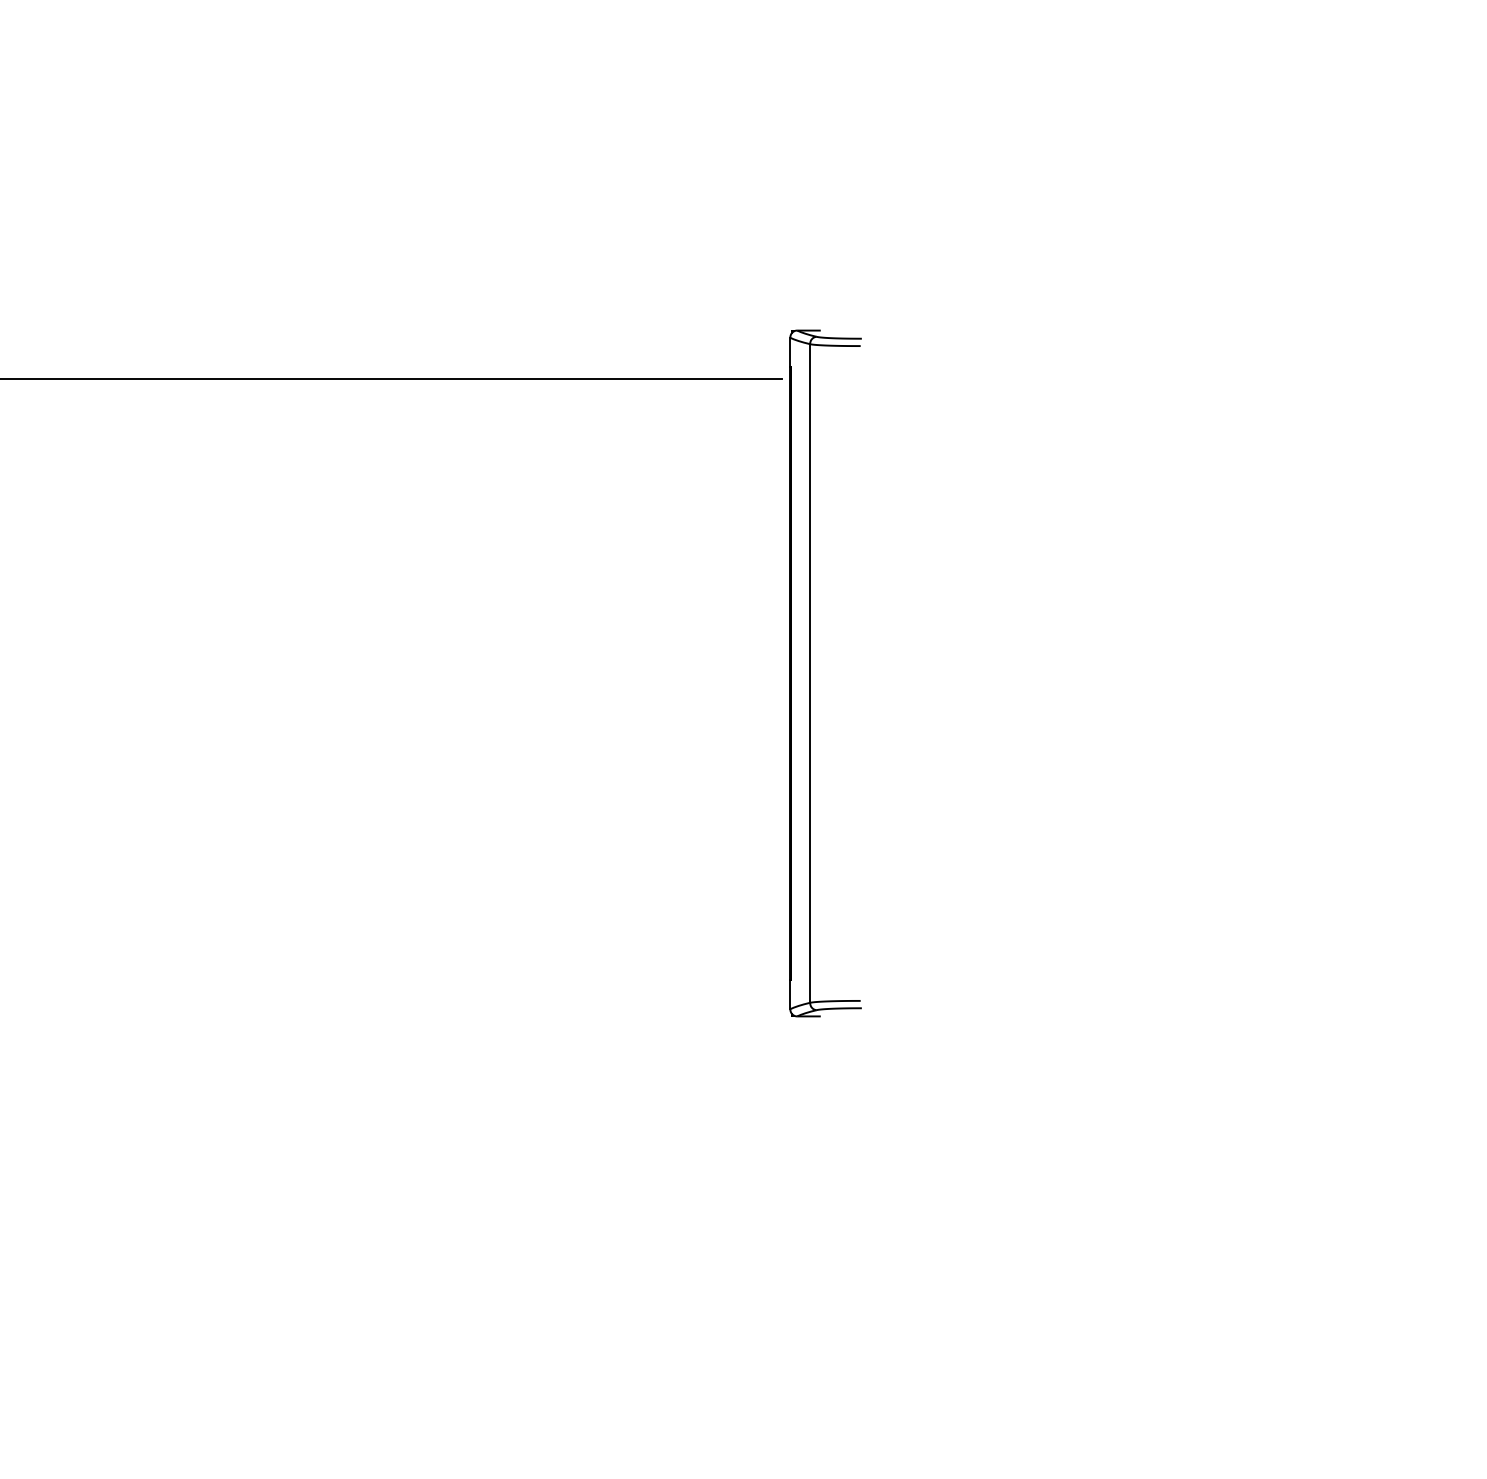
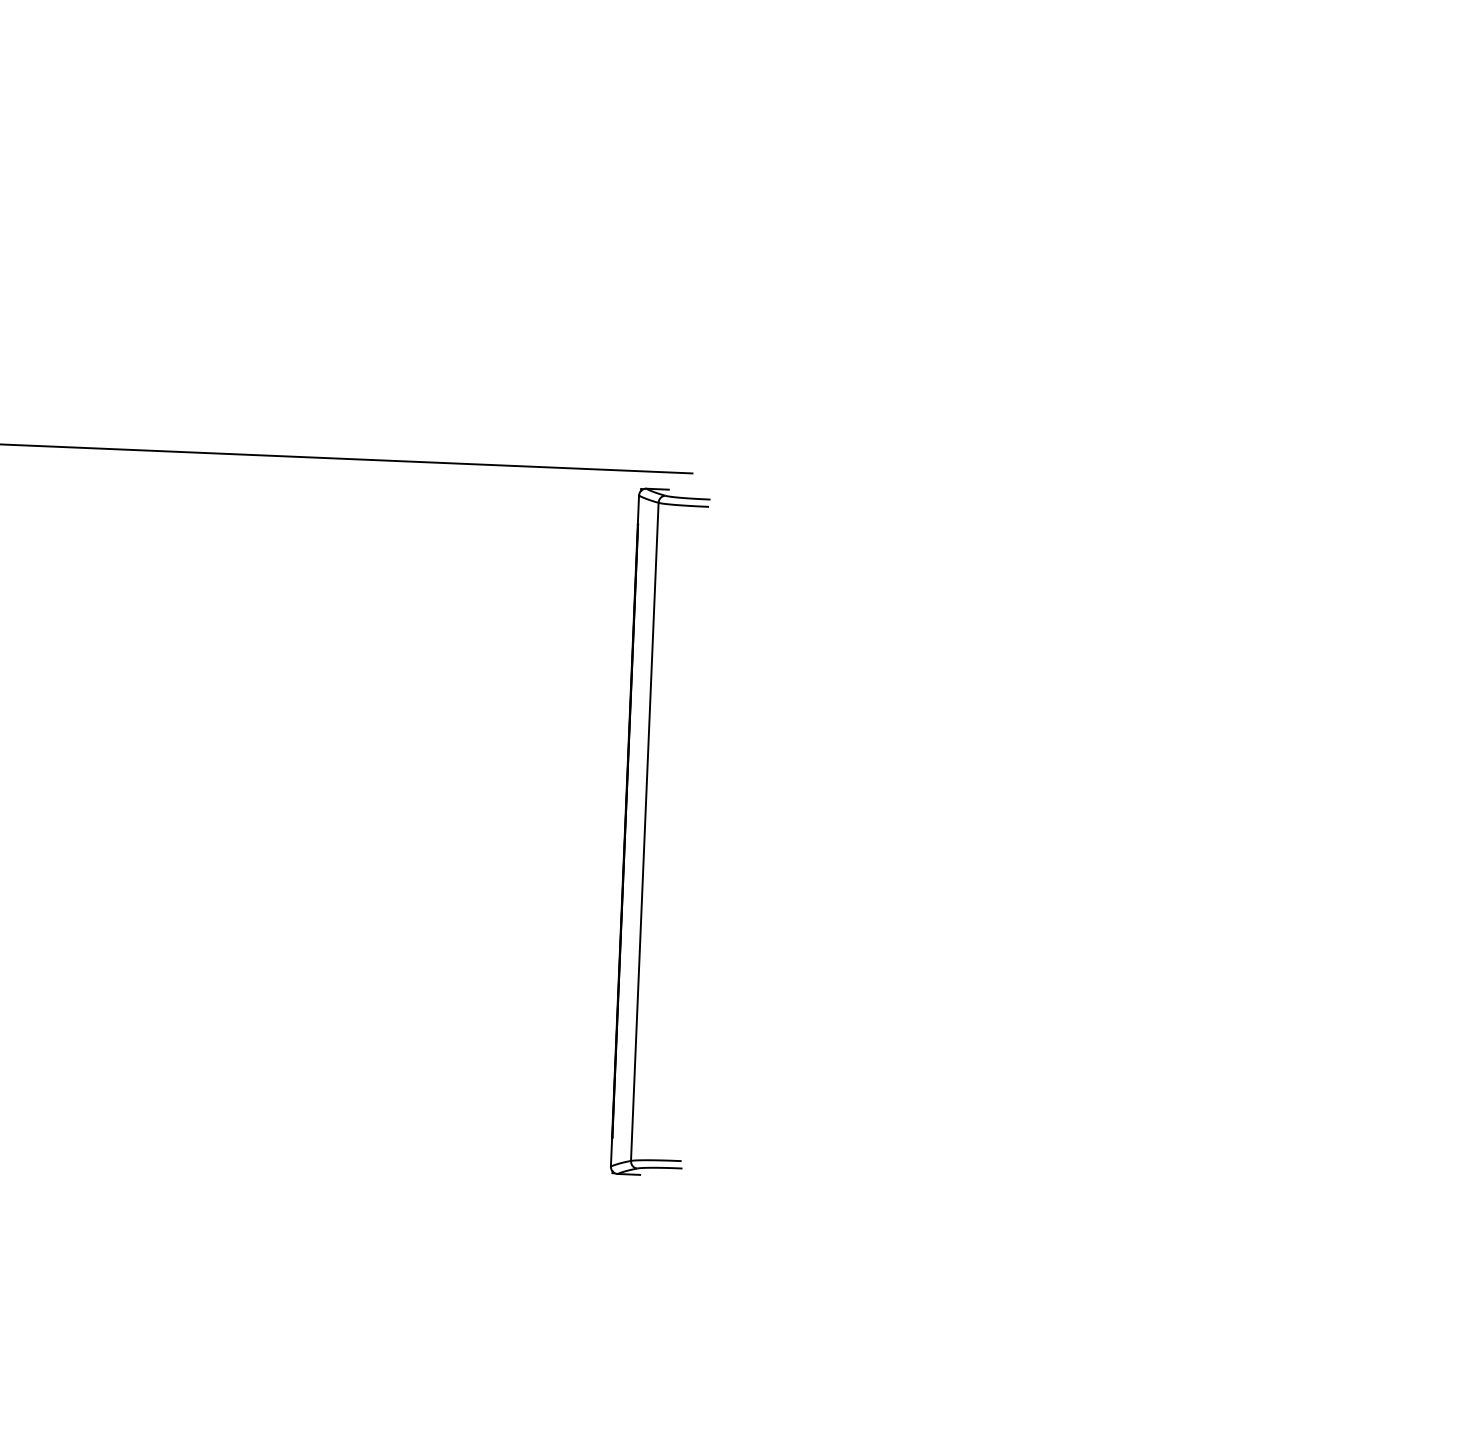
part: (810, 673) -> (645, 831), moved

